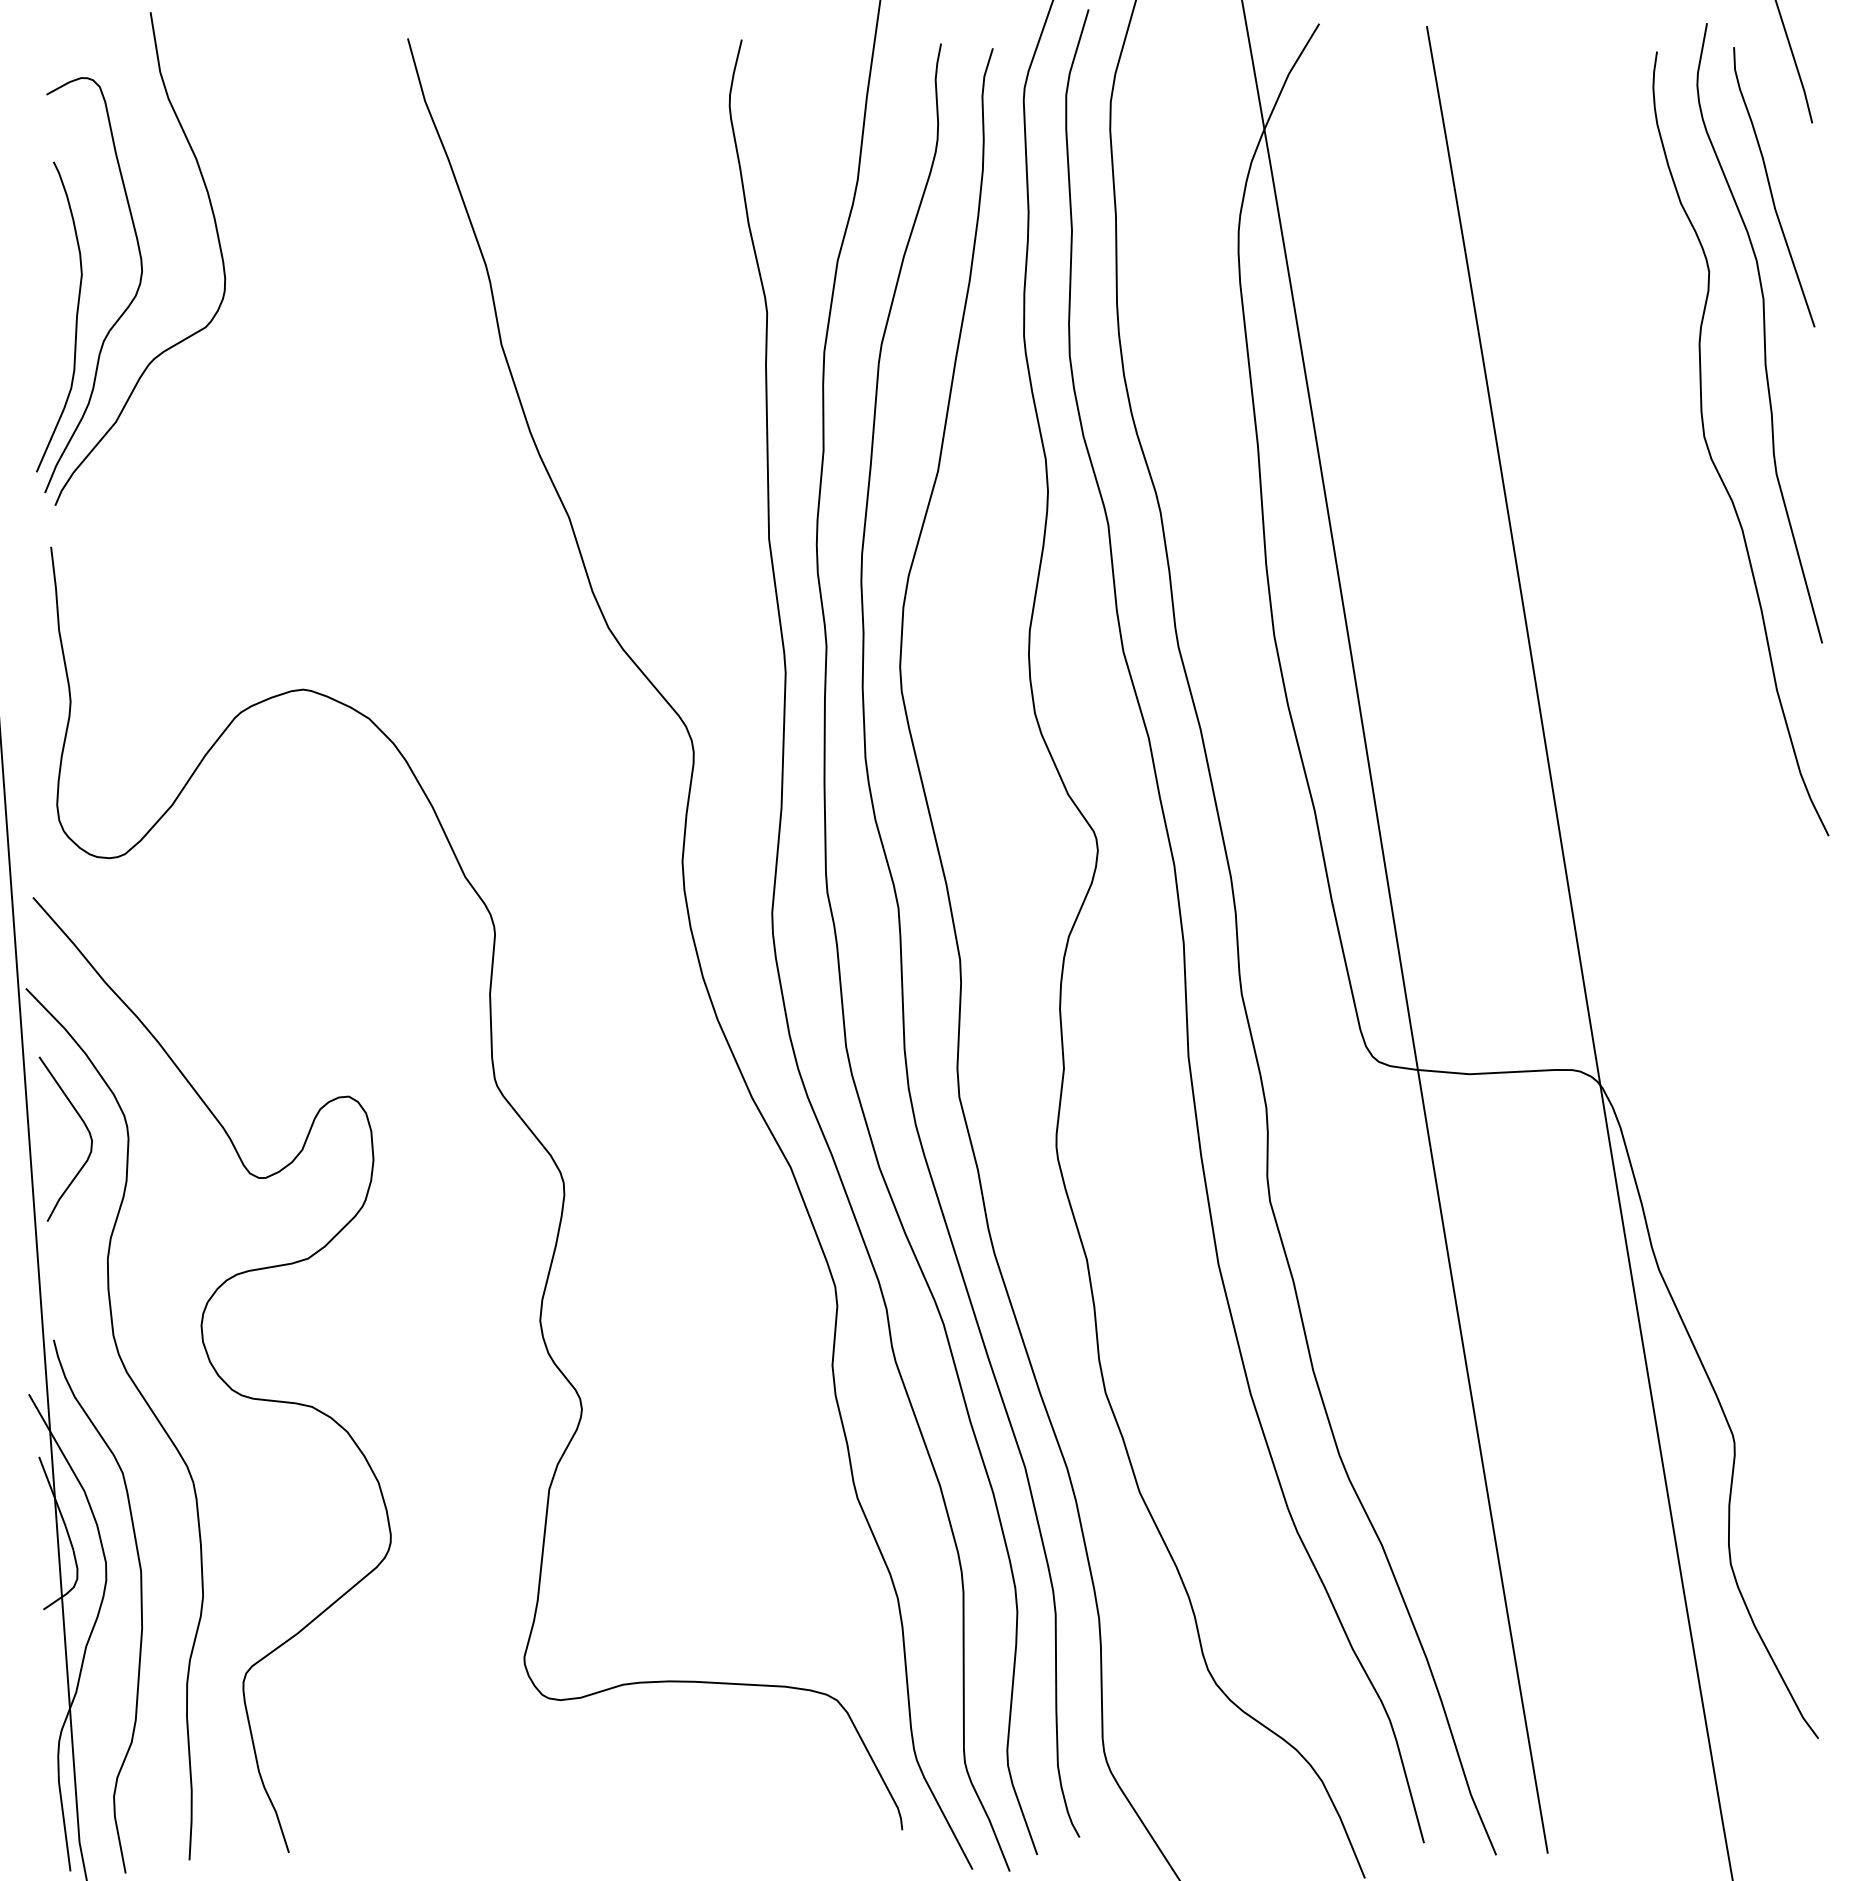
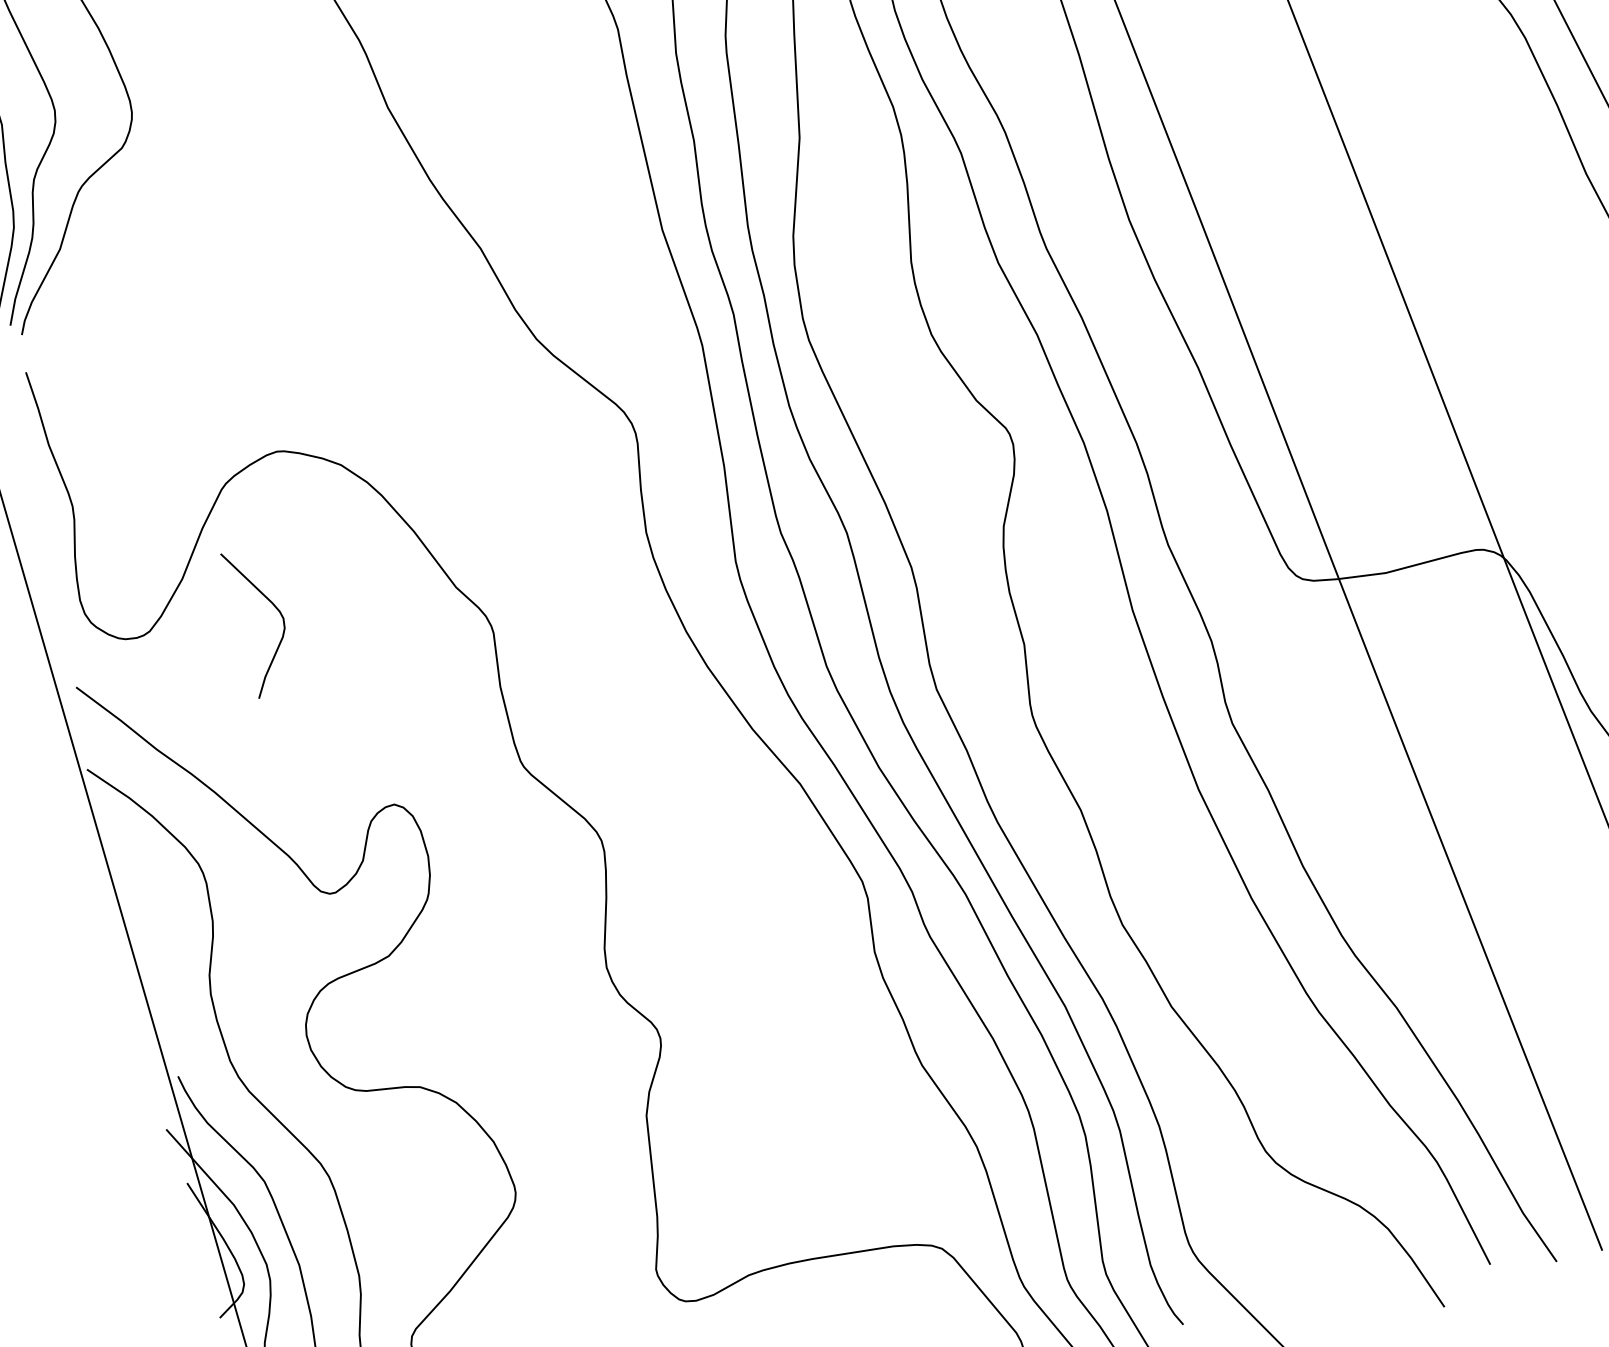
curve: (85, 1127) -> (275, 607), moved

